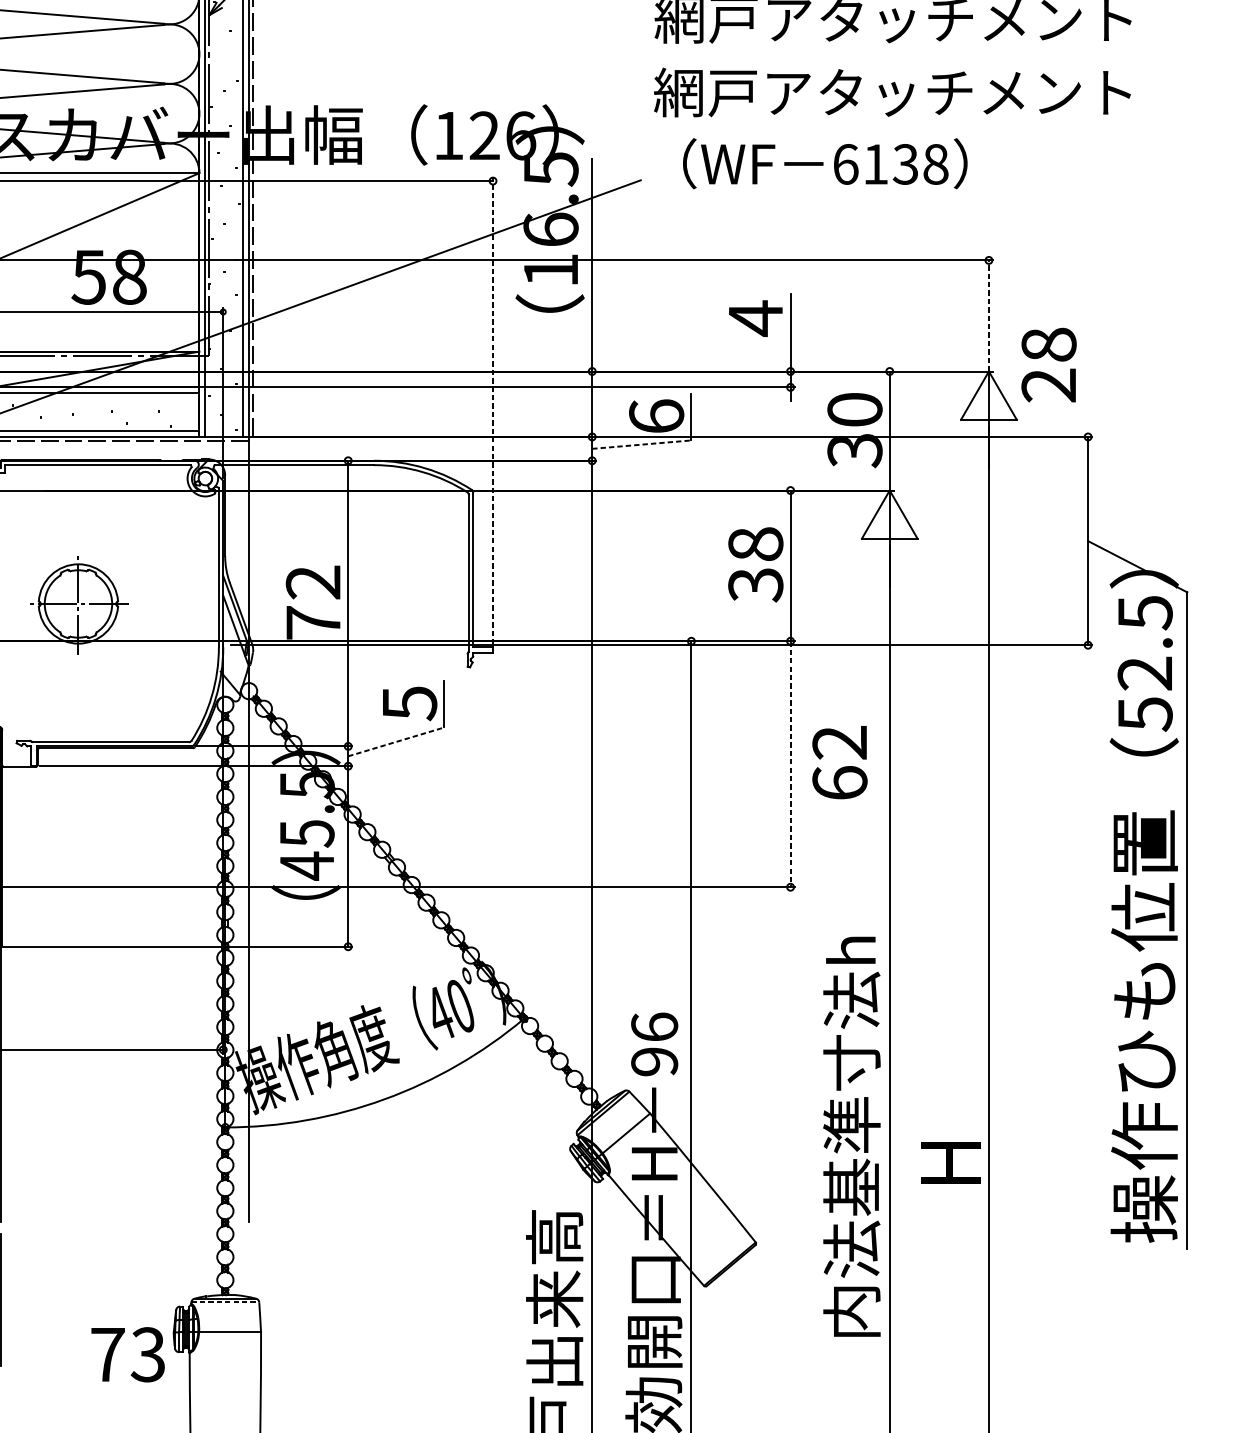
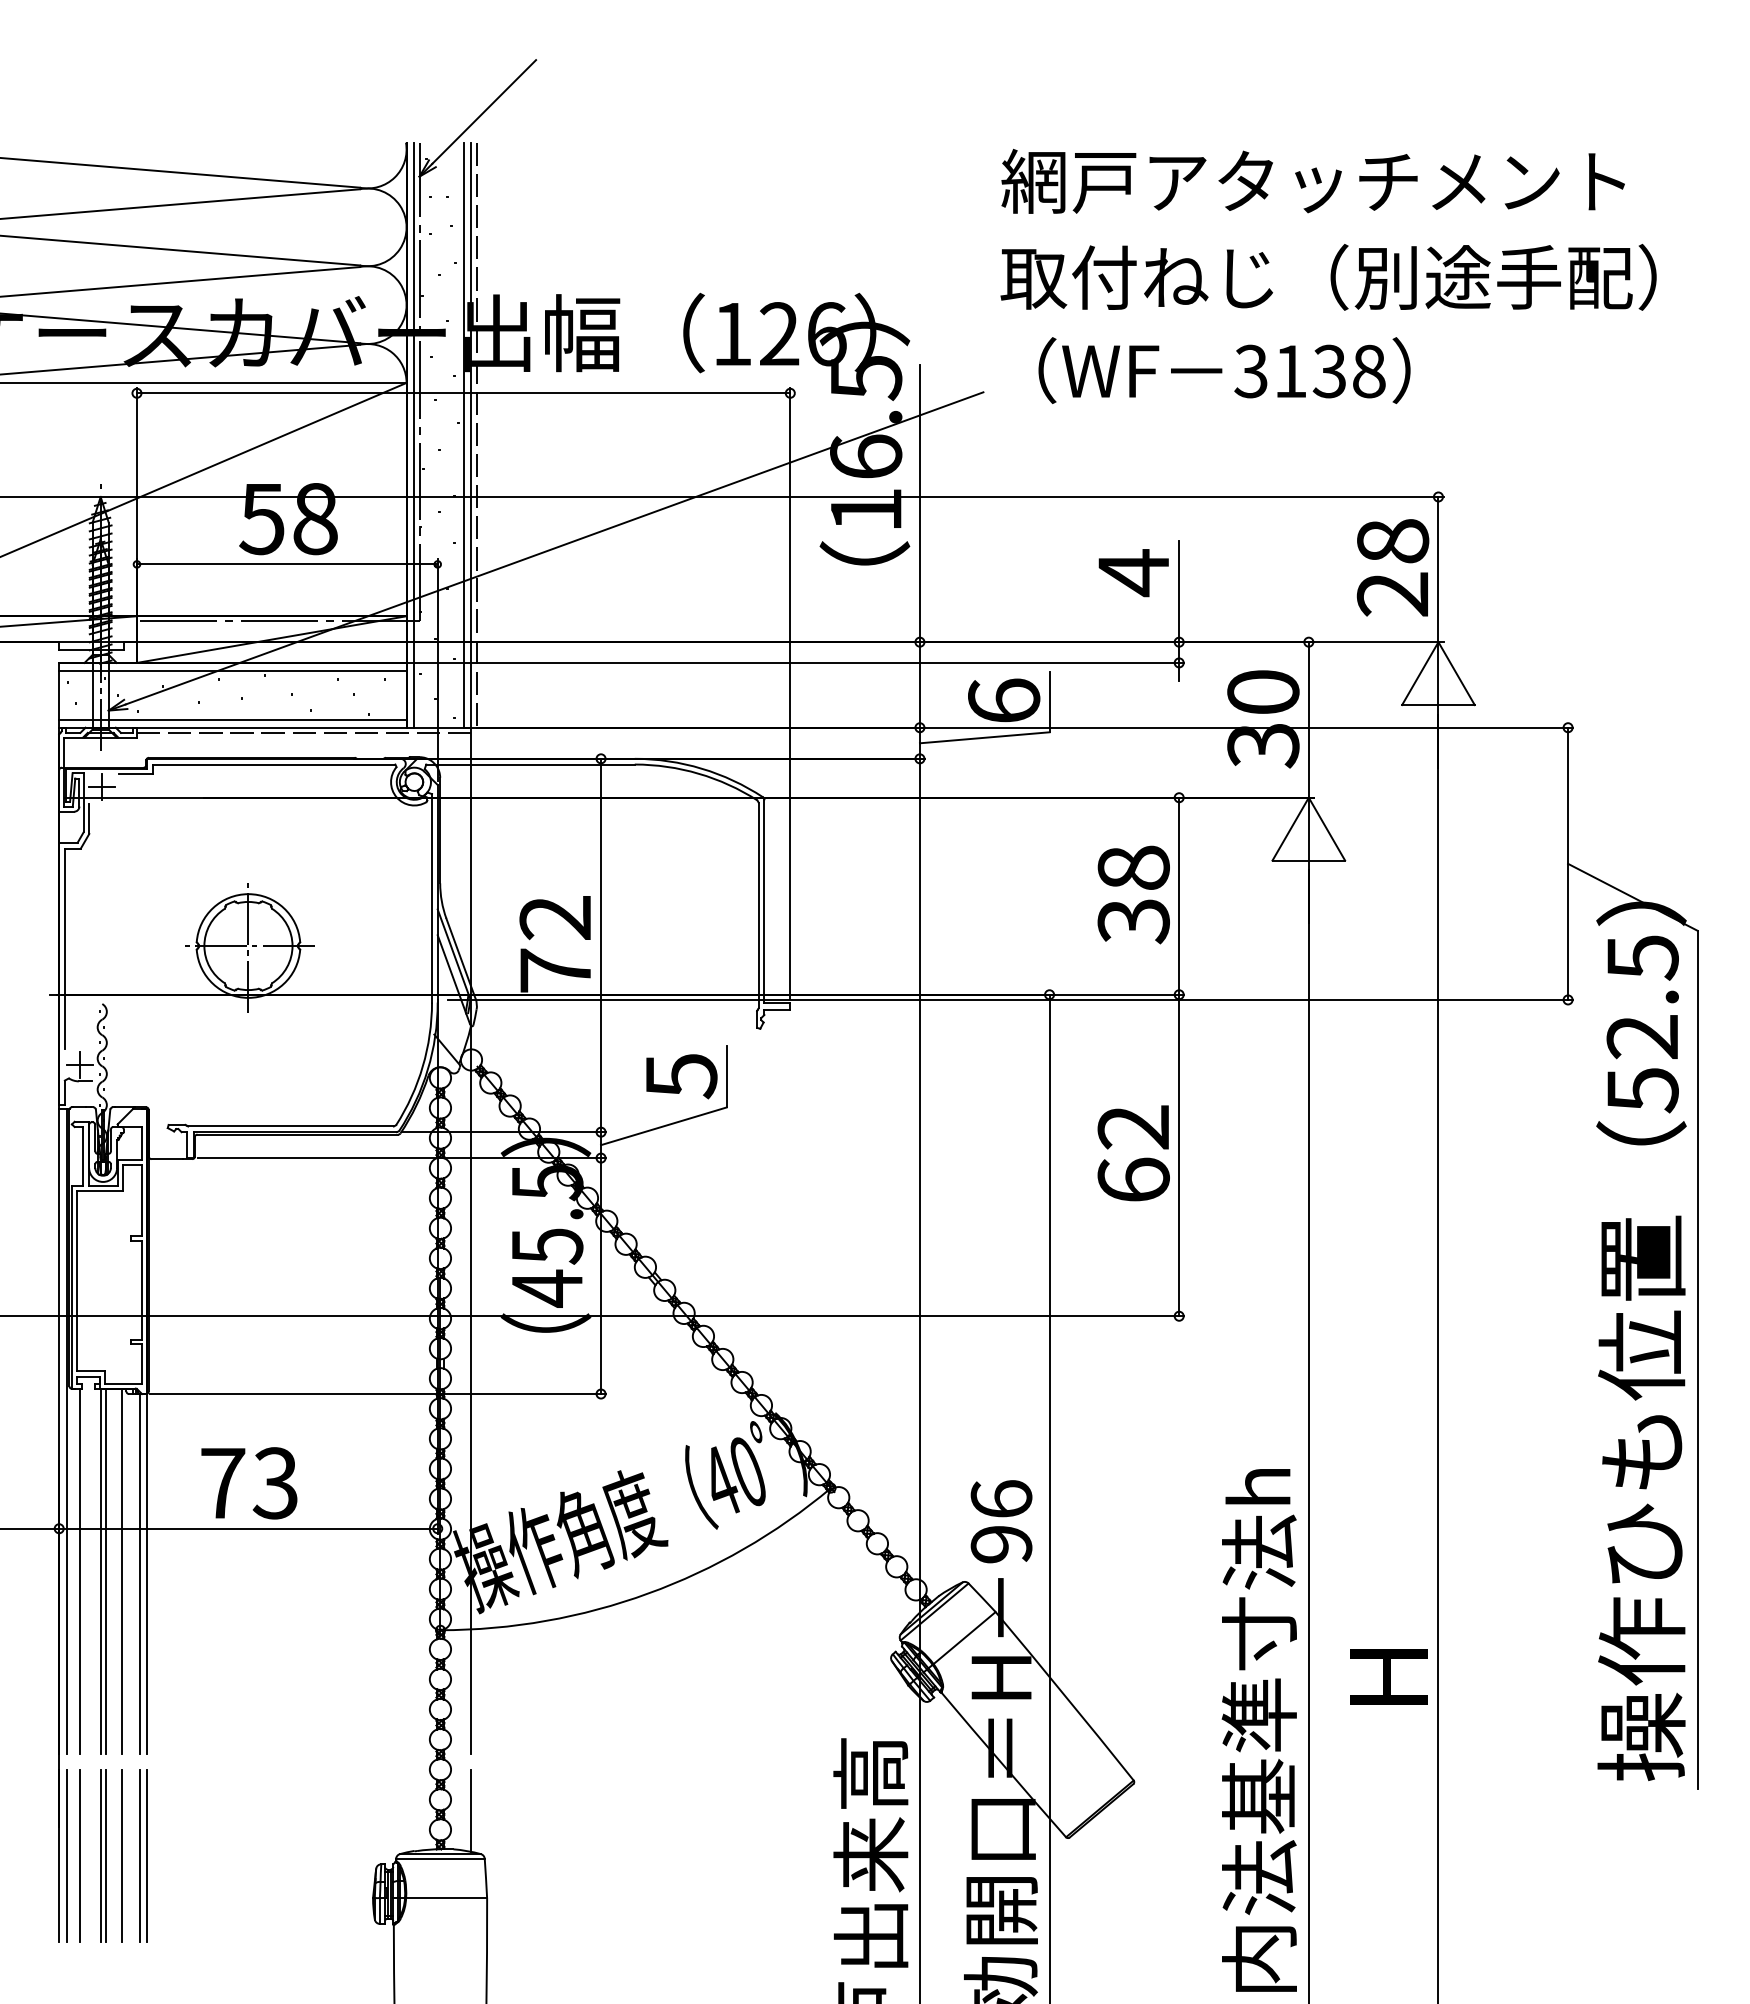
text: (904, 91) -> (1328, 276), 網戸アタッチメント -> 取付ねじ（別途手配）
text: (845, 164) -> (1251, 371), 6138 -> 3138
line: (988, 315) -> (1438, 569), dashed -> solid
text: (1048, 364) -> (1392, 567), moved
line: (493, 410) -> (790, 693), dashed -> solid
line: (642, 444) -> (985, 737), dashed -> solid
line: (396, 742) -> (663, 1126), dashed -> solid
text: (839, 762) -> (1133, 1153), moved
line: (790, 764) -> (1179, 1155), dashed -> solid
text: (851, 1136) -> (1258, 1730), moved
line: (249, 1265) -> (471, 1810), added
line: (225, 1302) -> (440, 1858), dashed -> solid
text: (128, 1354) -> (249, 1483), moved

